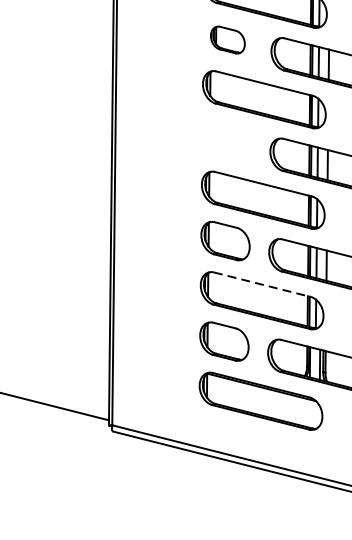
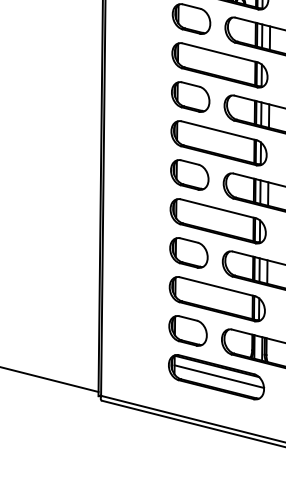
part: (227, 39) -> (190, 96), size x1.43
part: (226, 139) -> (189, 174), added
line: (262, 284) -> (217, 286), dashed -> solid
line: (264, 400) -> (219, 376), added

